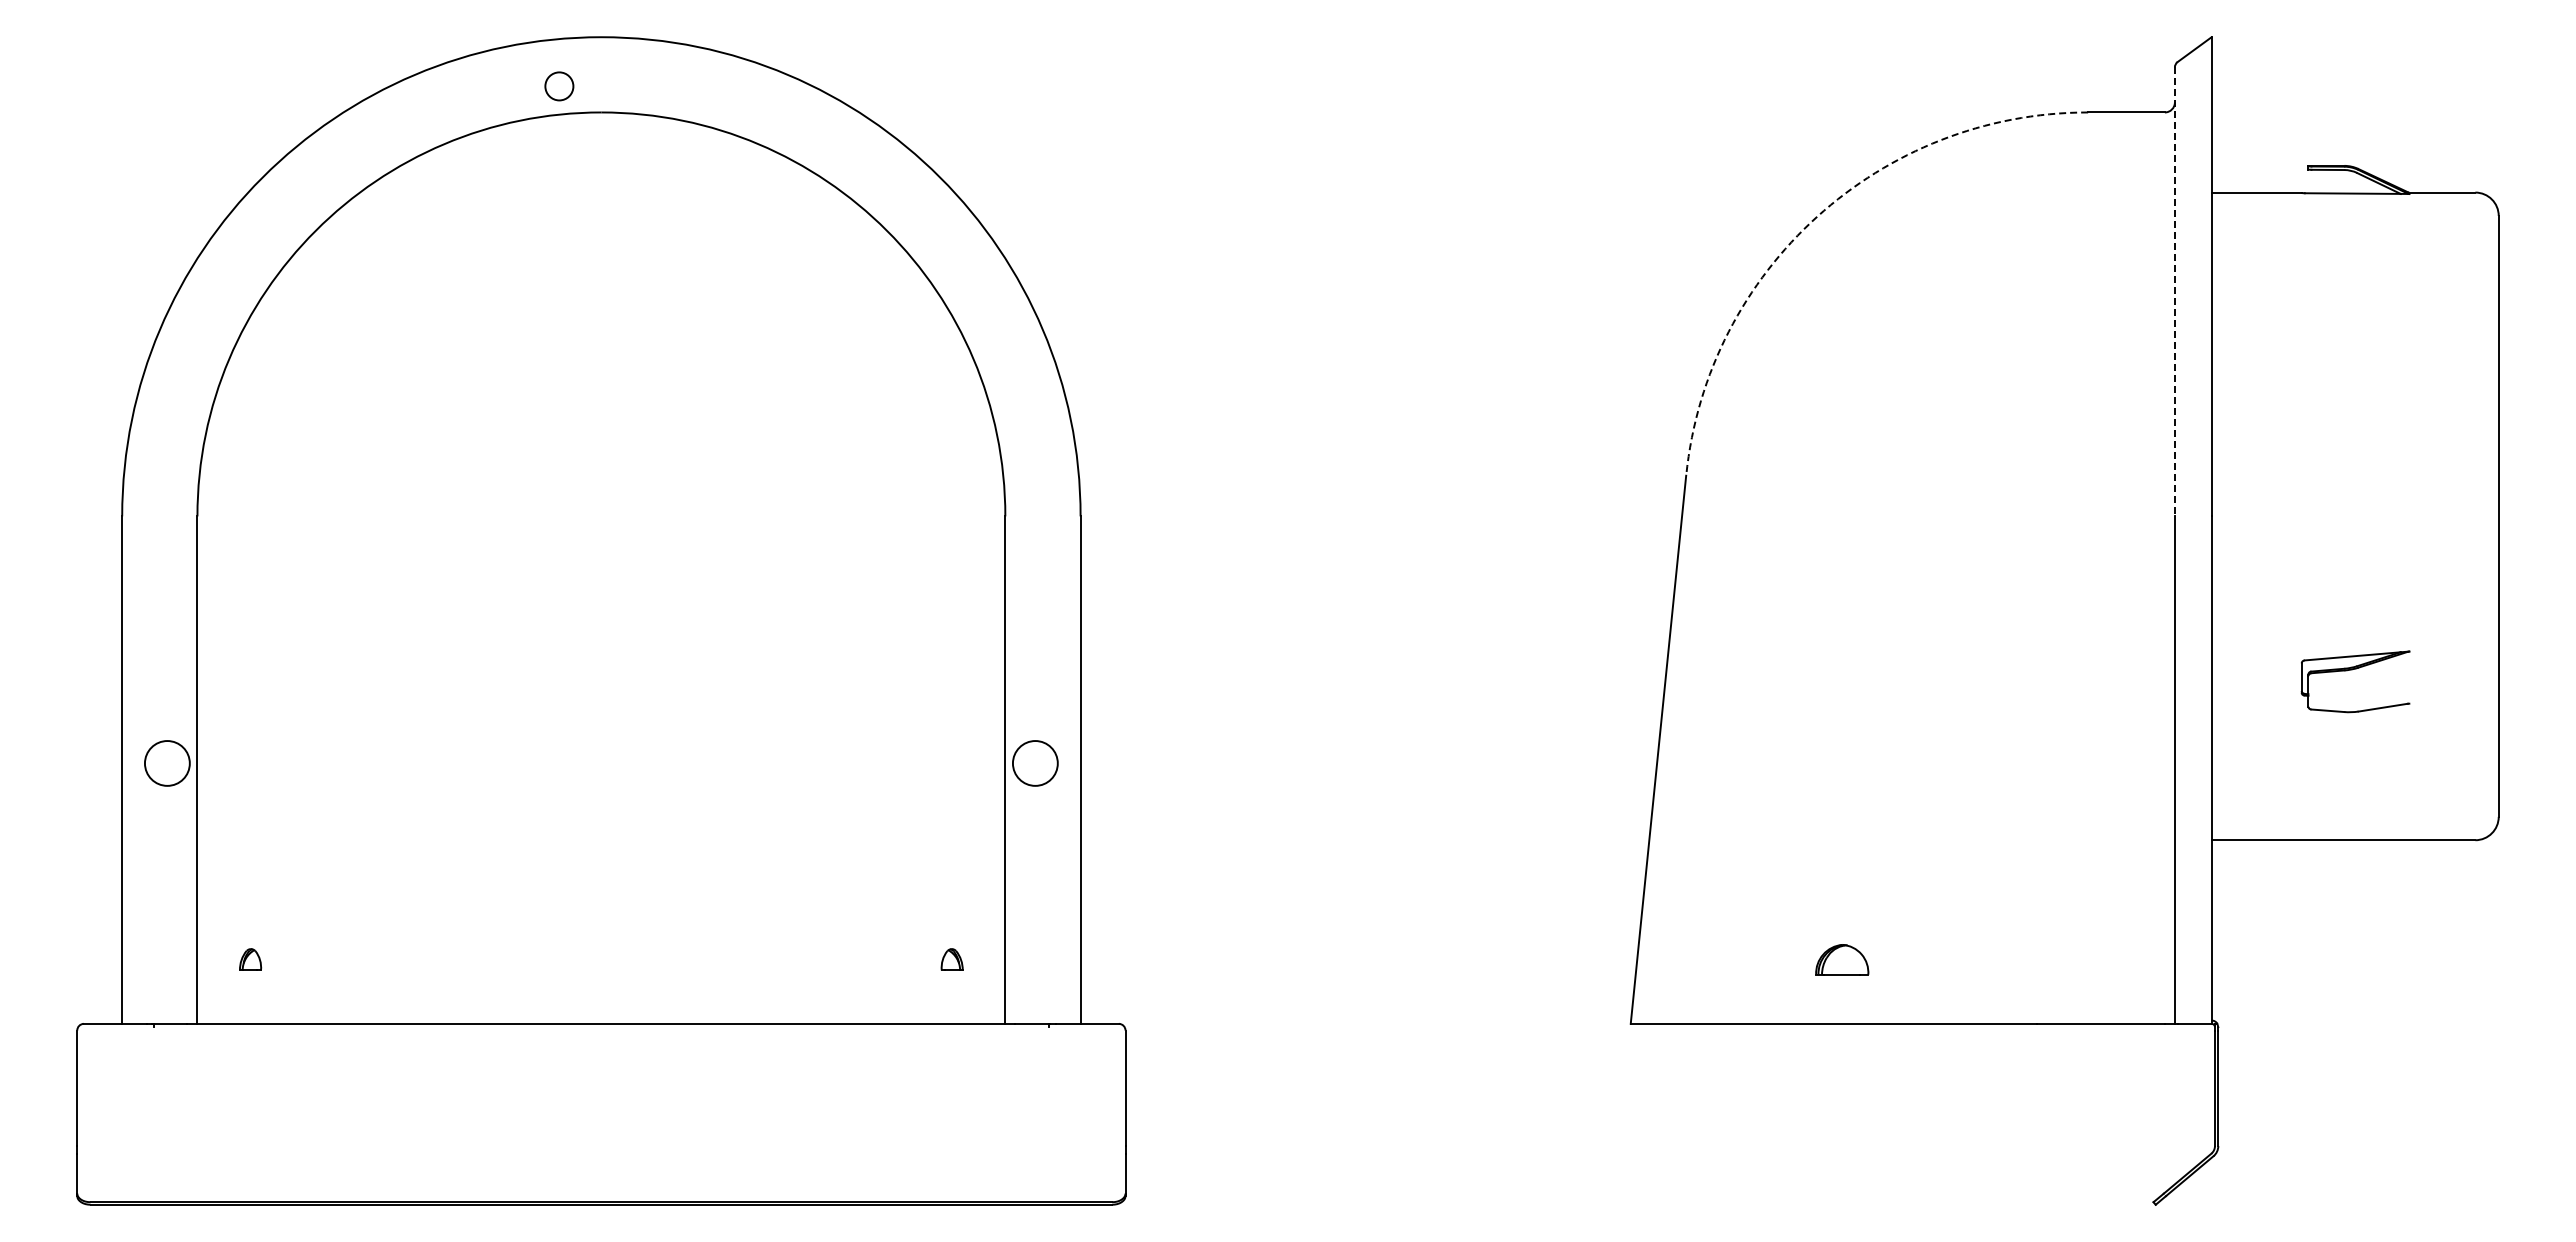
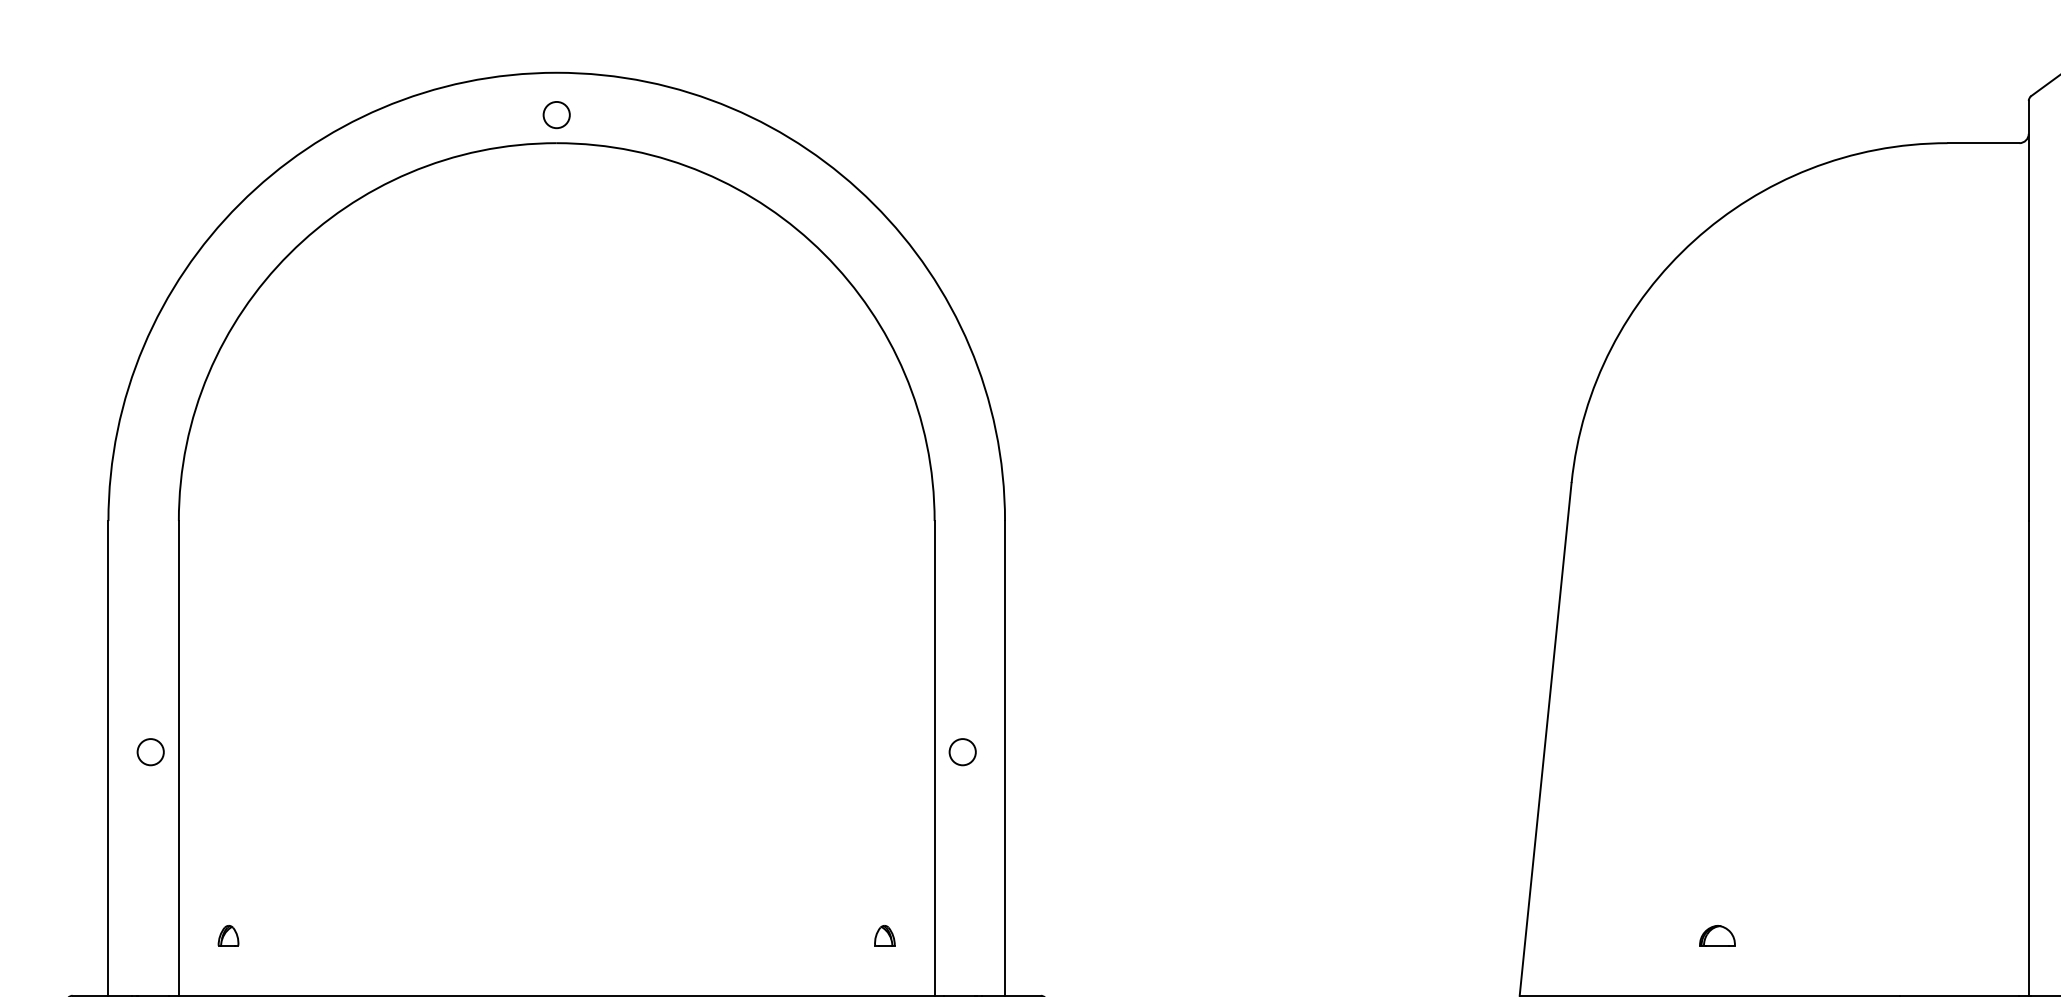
circle: (559, 86) -> (556, 115), moved
arc: (1817, 216) -> (1694, 240), dashed -> solid
line: (2174, 291) -> (2028, 310), dashed -> solid
circle: (167, 763) -> (150, 752), size x0.62
circle: (1035, 763) -> (962, 752), size x0.62
part: (1841, 959) -> (1716, 935), size x0.71

